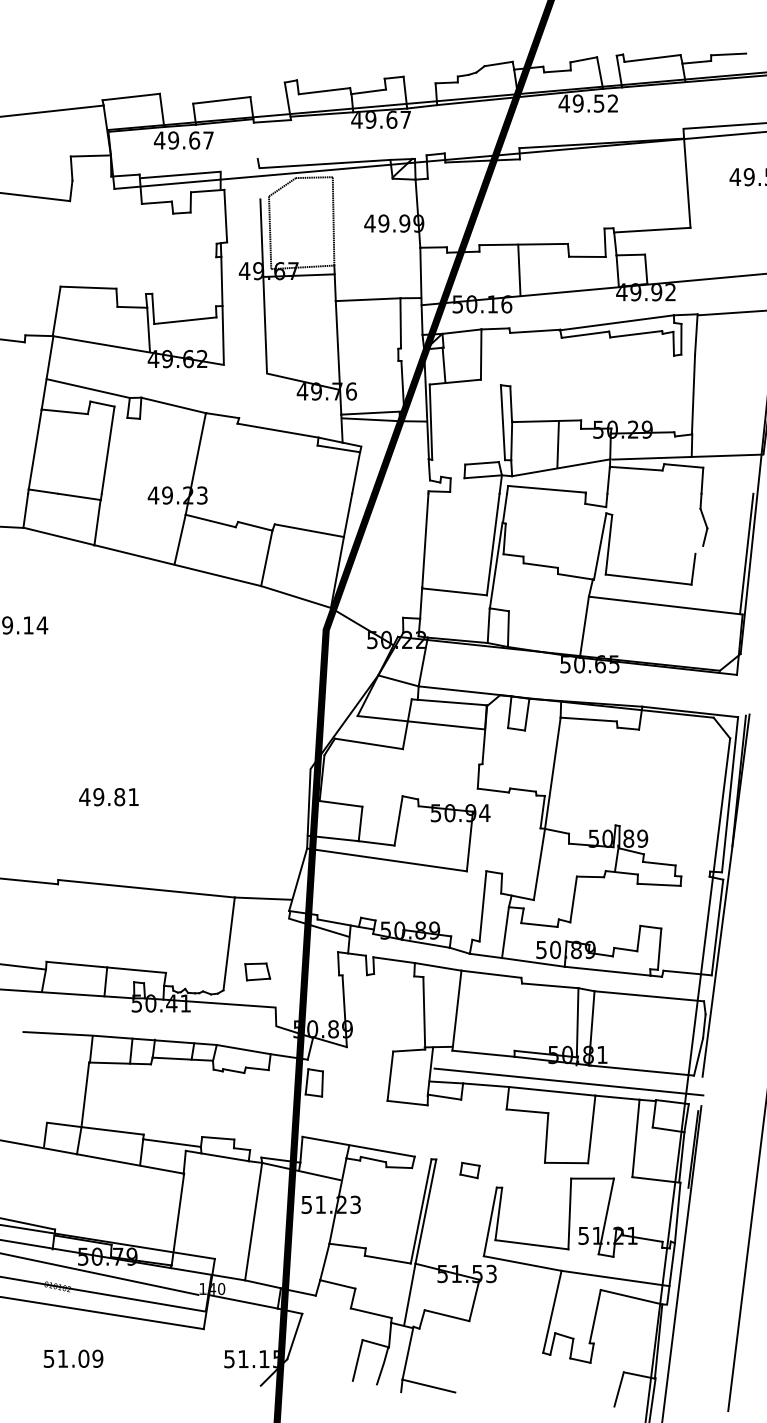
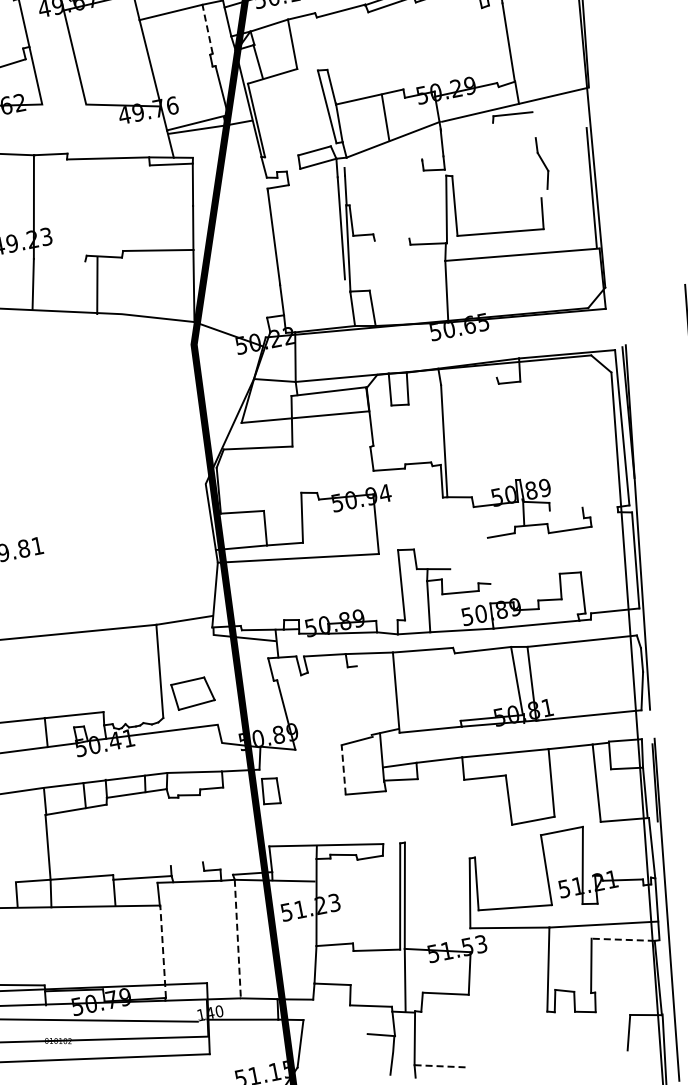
line: (400, 322) -> (207, 28), solid -> dashed
line: (635, 468) -> (466, 126), removed
line: (702, 480) -> (534, 124), removed
line: (546, 488) -> (382, 163), removed
line: (210, 520) -> (59, 259), removed
line: (266, 558) -> (97, 285), moved
line: (540, 565) -> (391, 239), removed
line: (454, 591) -> (312, 281), removed
line: (588, 719) -> (468, 381), removed
line: (658, 863) -> (565, 509), removed
line: (539, 864) -> (448, 533), removed
line: (573, 899) -> (489, 560), removed
part: (257, 971) -> (193, 692), size x1.6
line: (424, 1013) -> (364, 701), removed
line: (390, 1076) -> (343, 770), solid -> dashed
line: (568, 1081) -> (519, 740), removed
line: (218, 1138) -> (187, 864), removed
part: (469, 1170) -> (439, 846), removed
line: (178, 1219) -> (163, 951), solid -> dashed
line: (253, 1222) -> (237, 939), solid -> dashed
line: (631, 1297) -> (623, 940), solid -> dashed
line: (357, 1360) -> (366, 1055), removed
line: (429, 1386) -> (442, 1066), solid -> dashed

